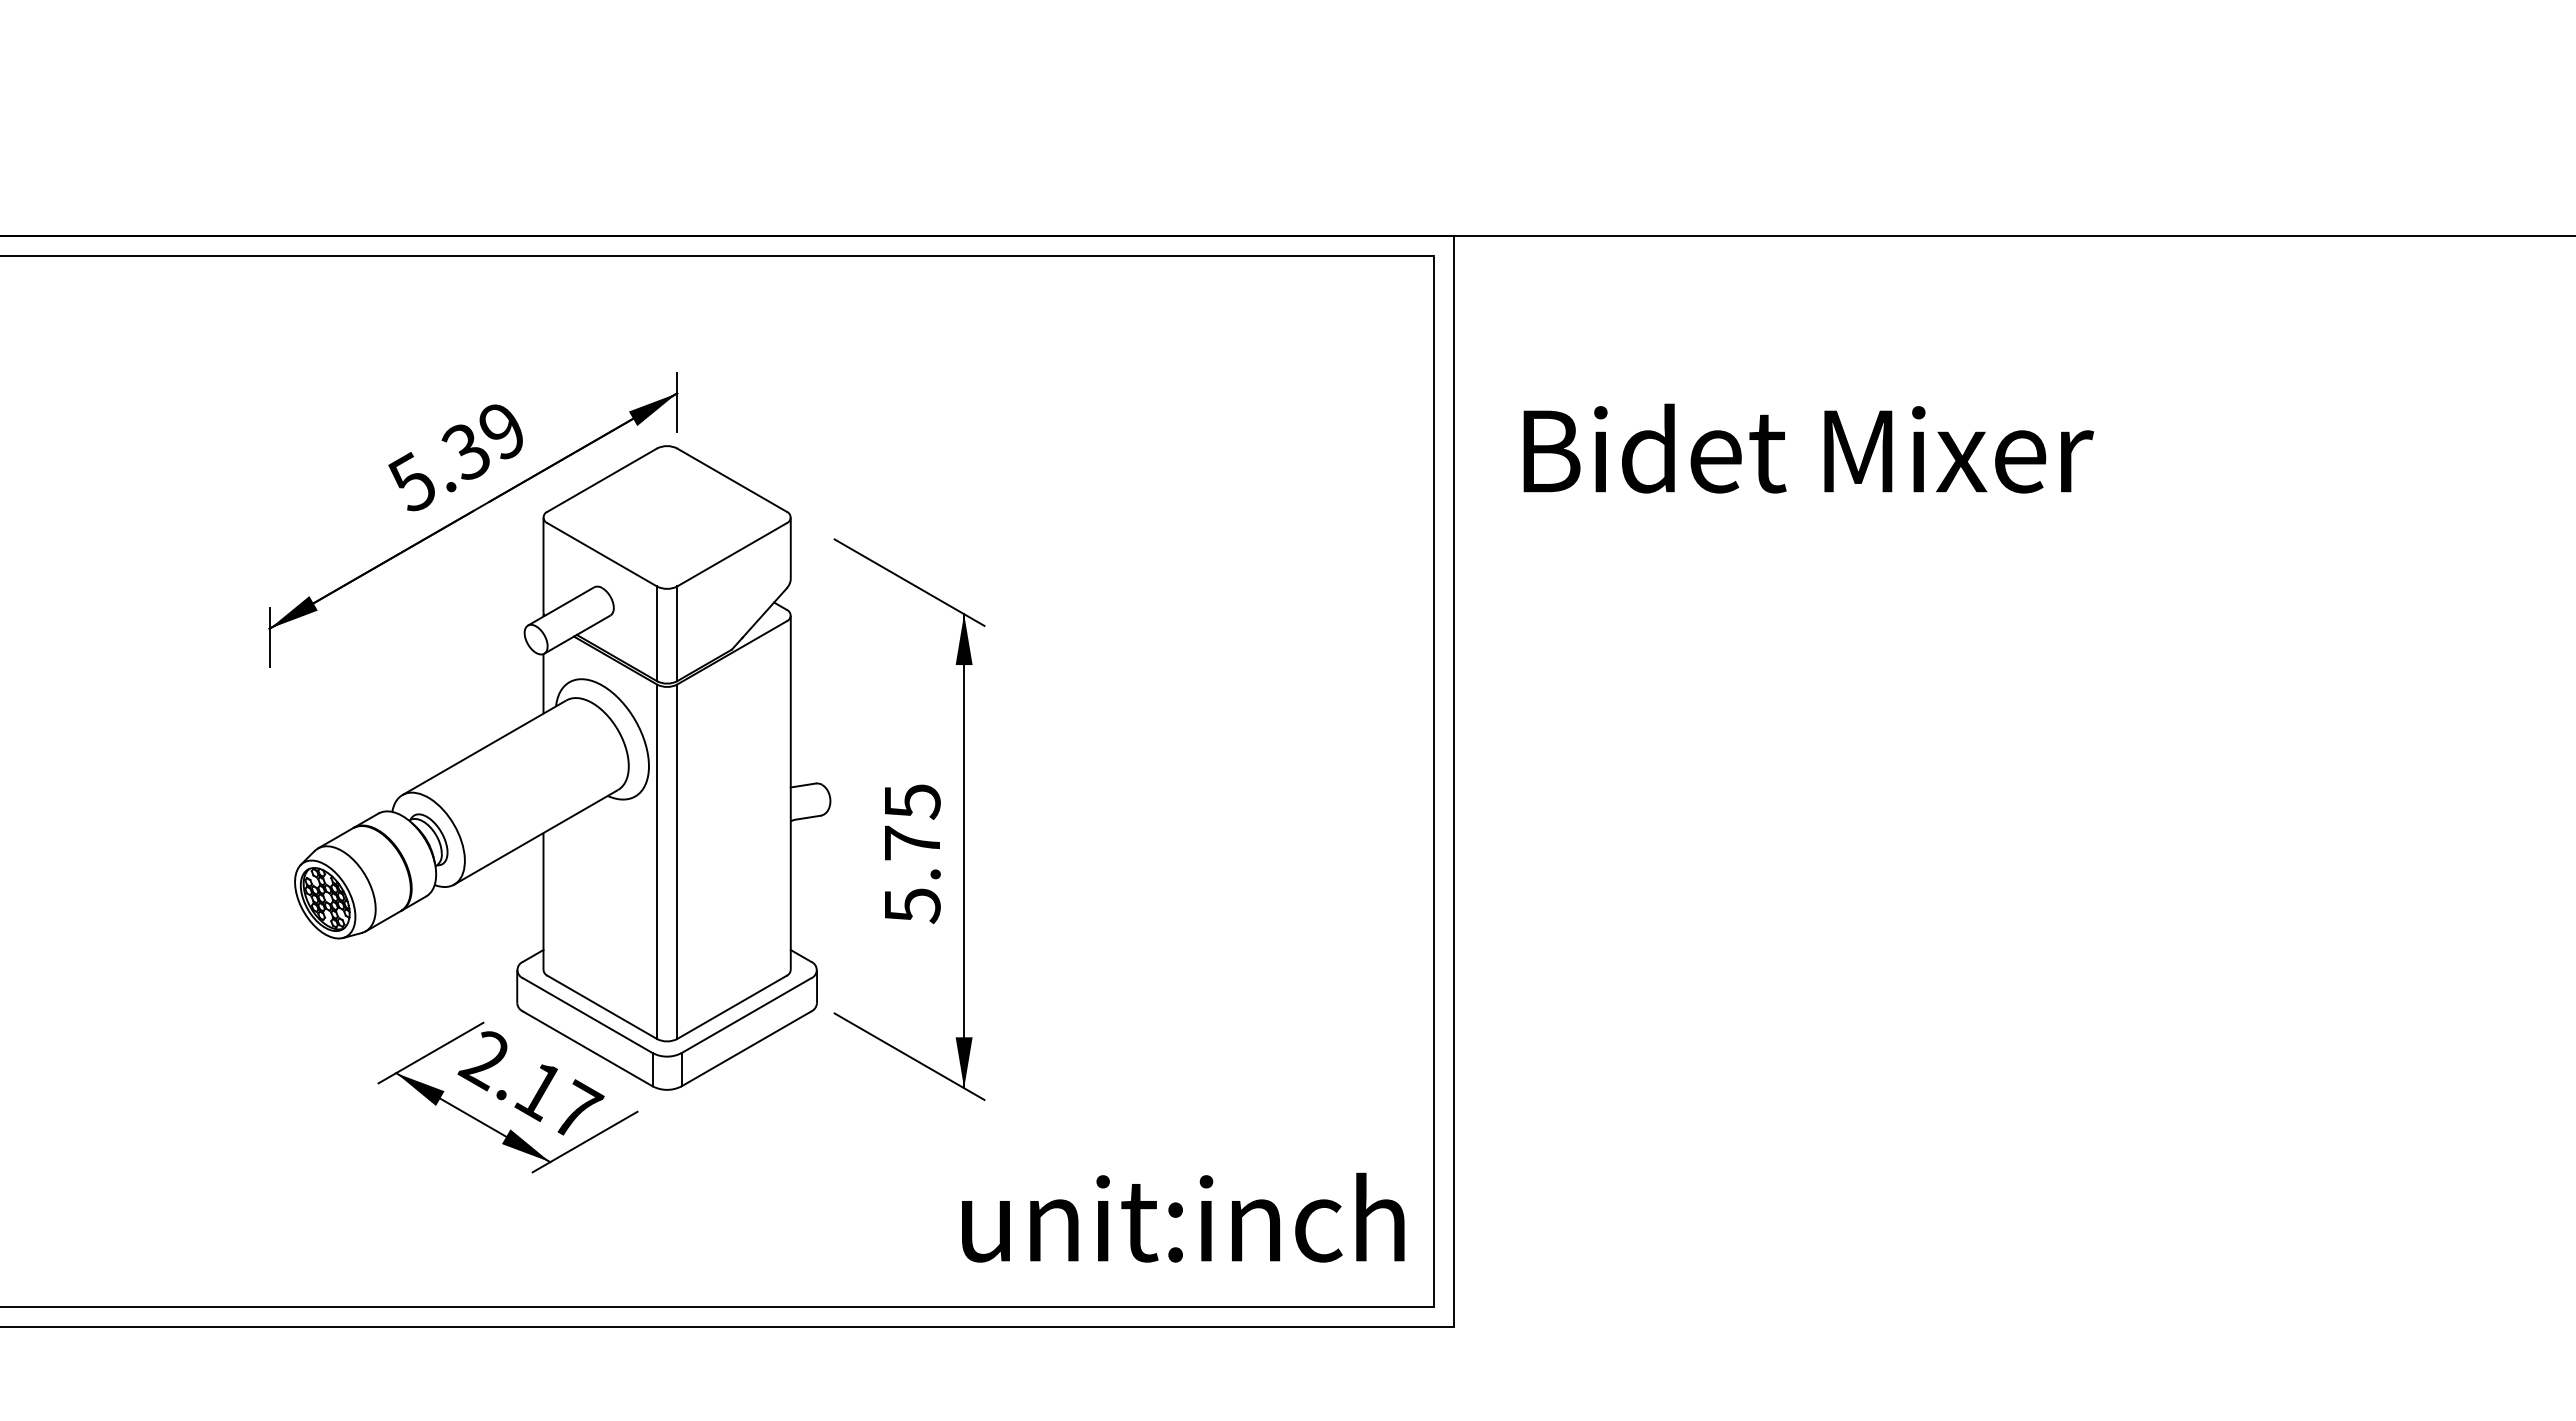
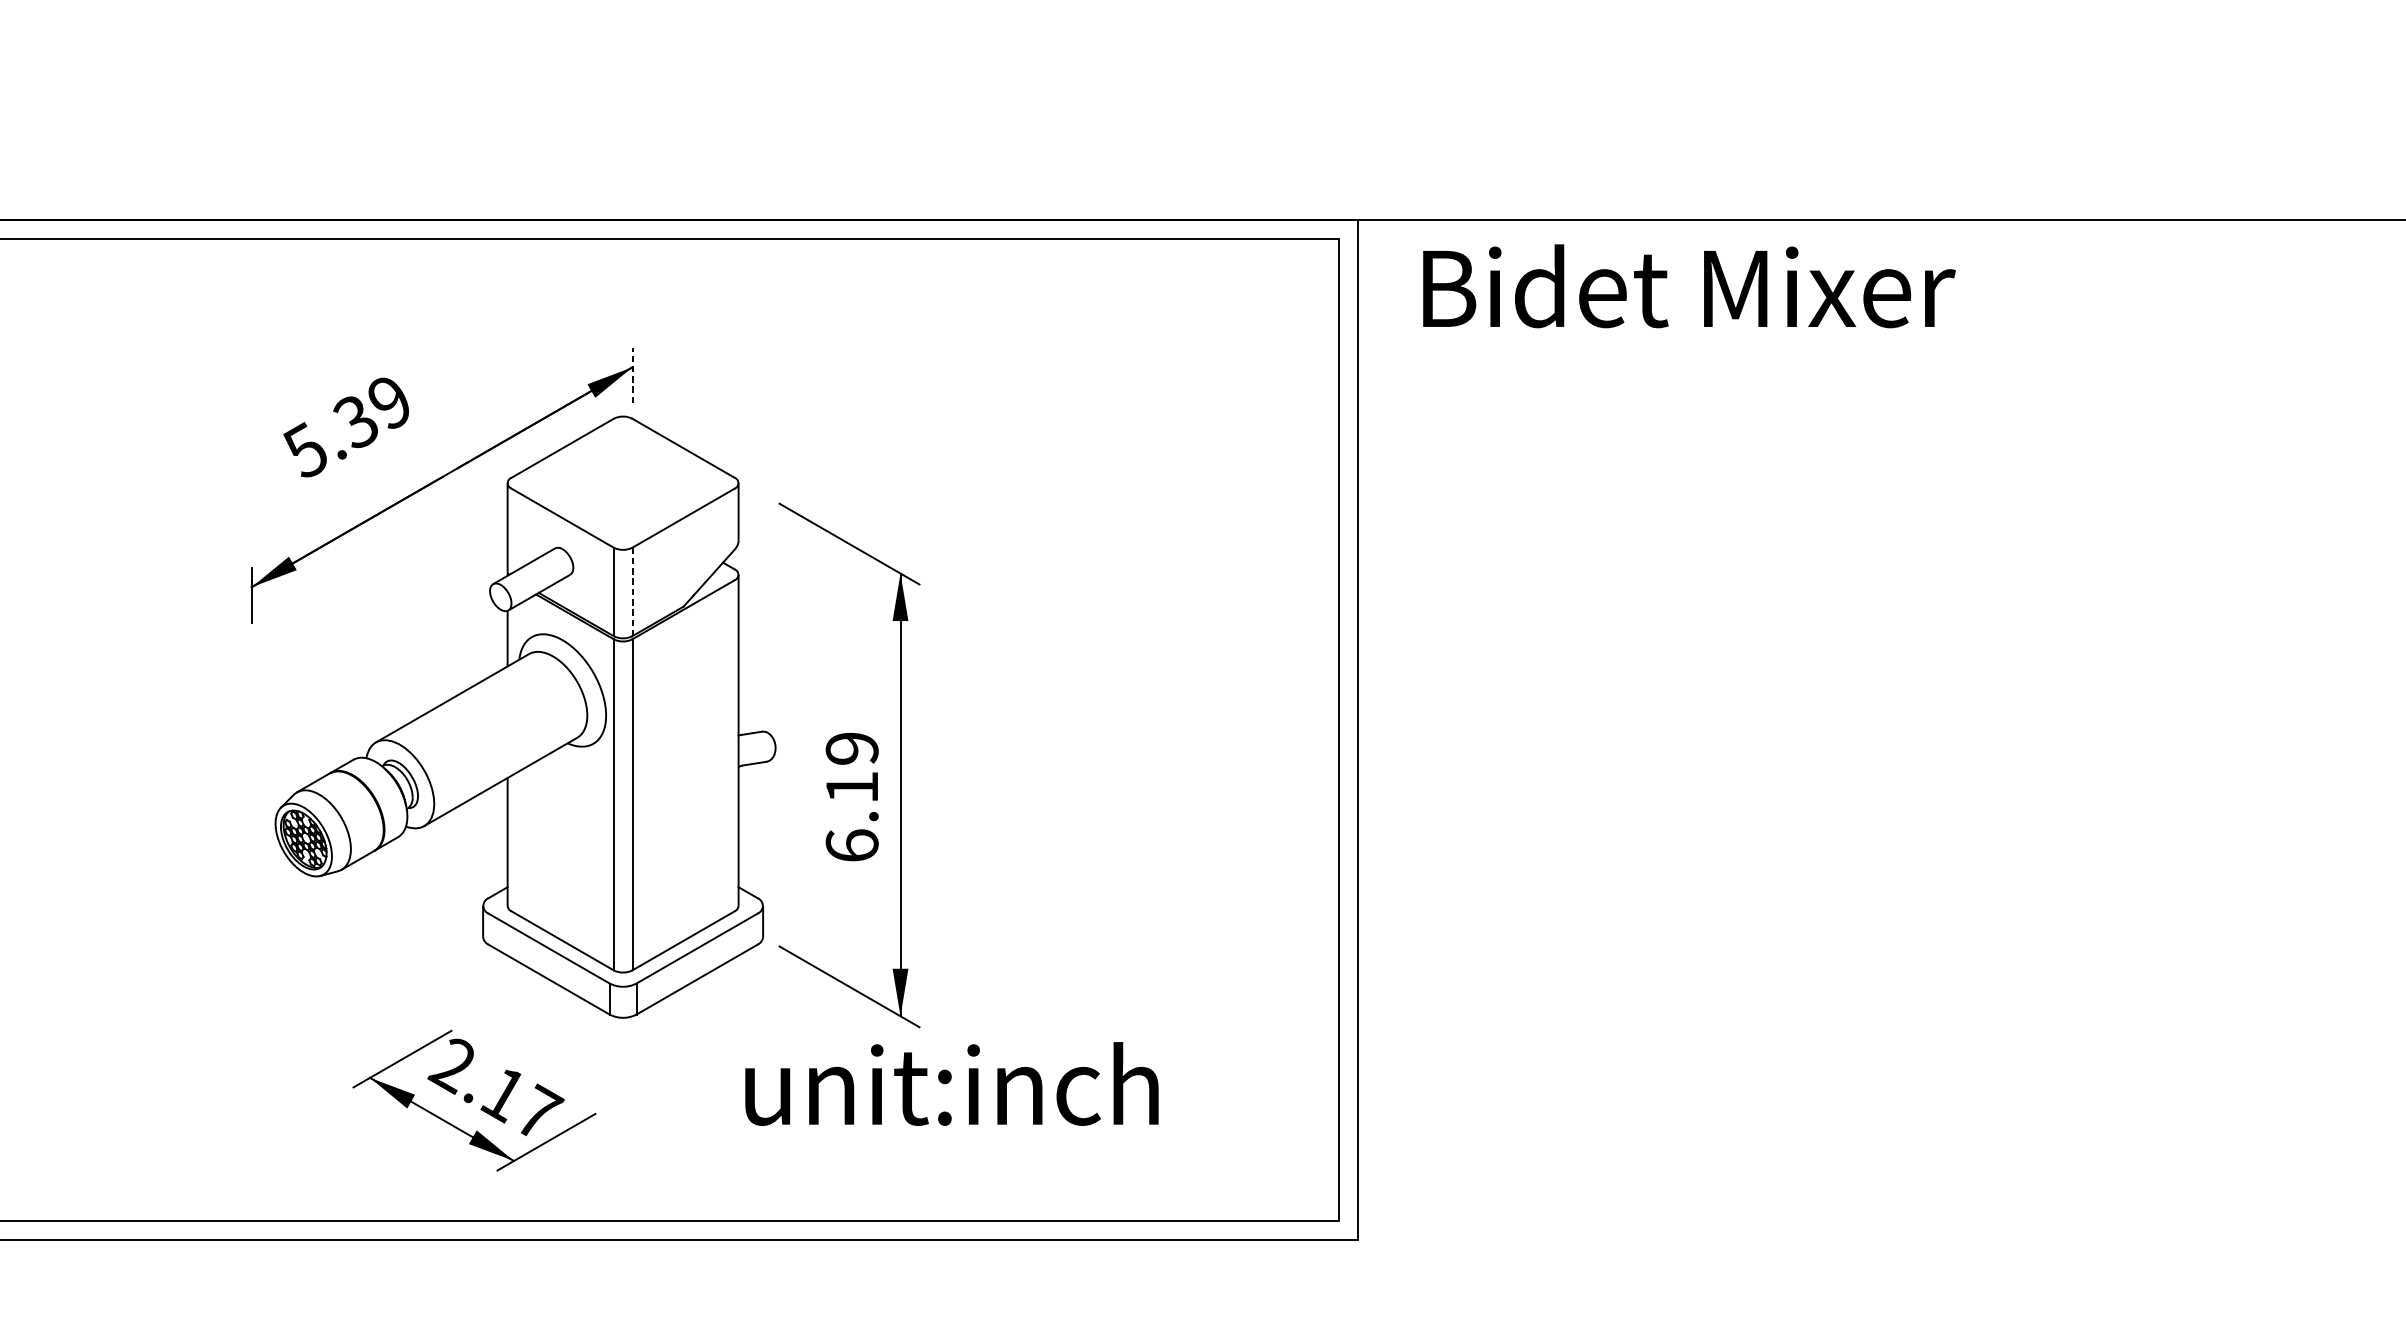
line: (677, 401) -> (632, 374), solid -> dashed
text: (1808, 448) -> (1689, 286), moved
text: (455, 457) -> (346, 427), moved
line: (677, 634) -> (632, 592), solid -> dashed
text: (912, 854) -> (852, 797), 5.75 -> 6.19
part: (507, 1097) -> (474, 1100), moved
text: (1183, 1217) -> (952, 1083), moved

